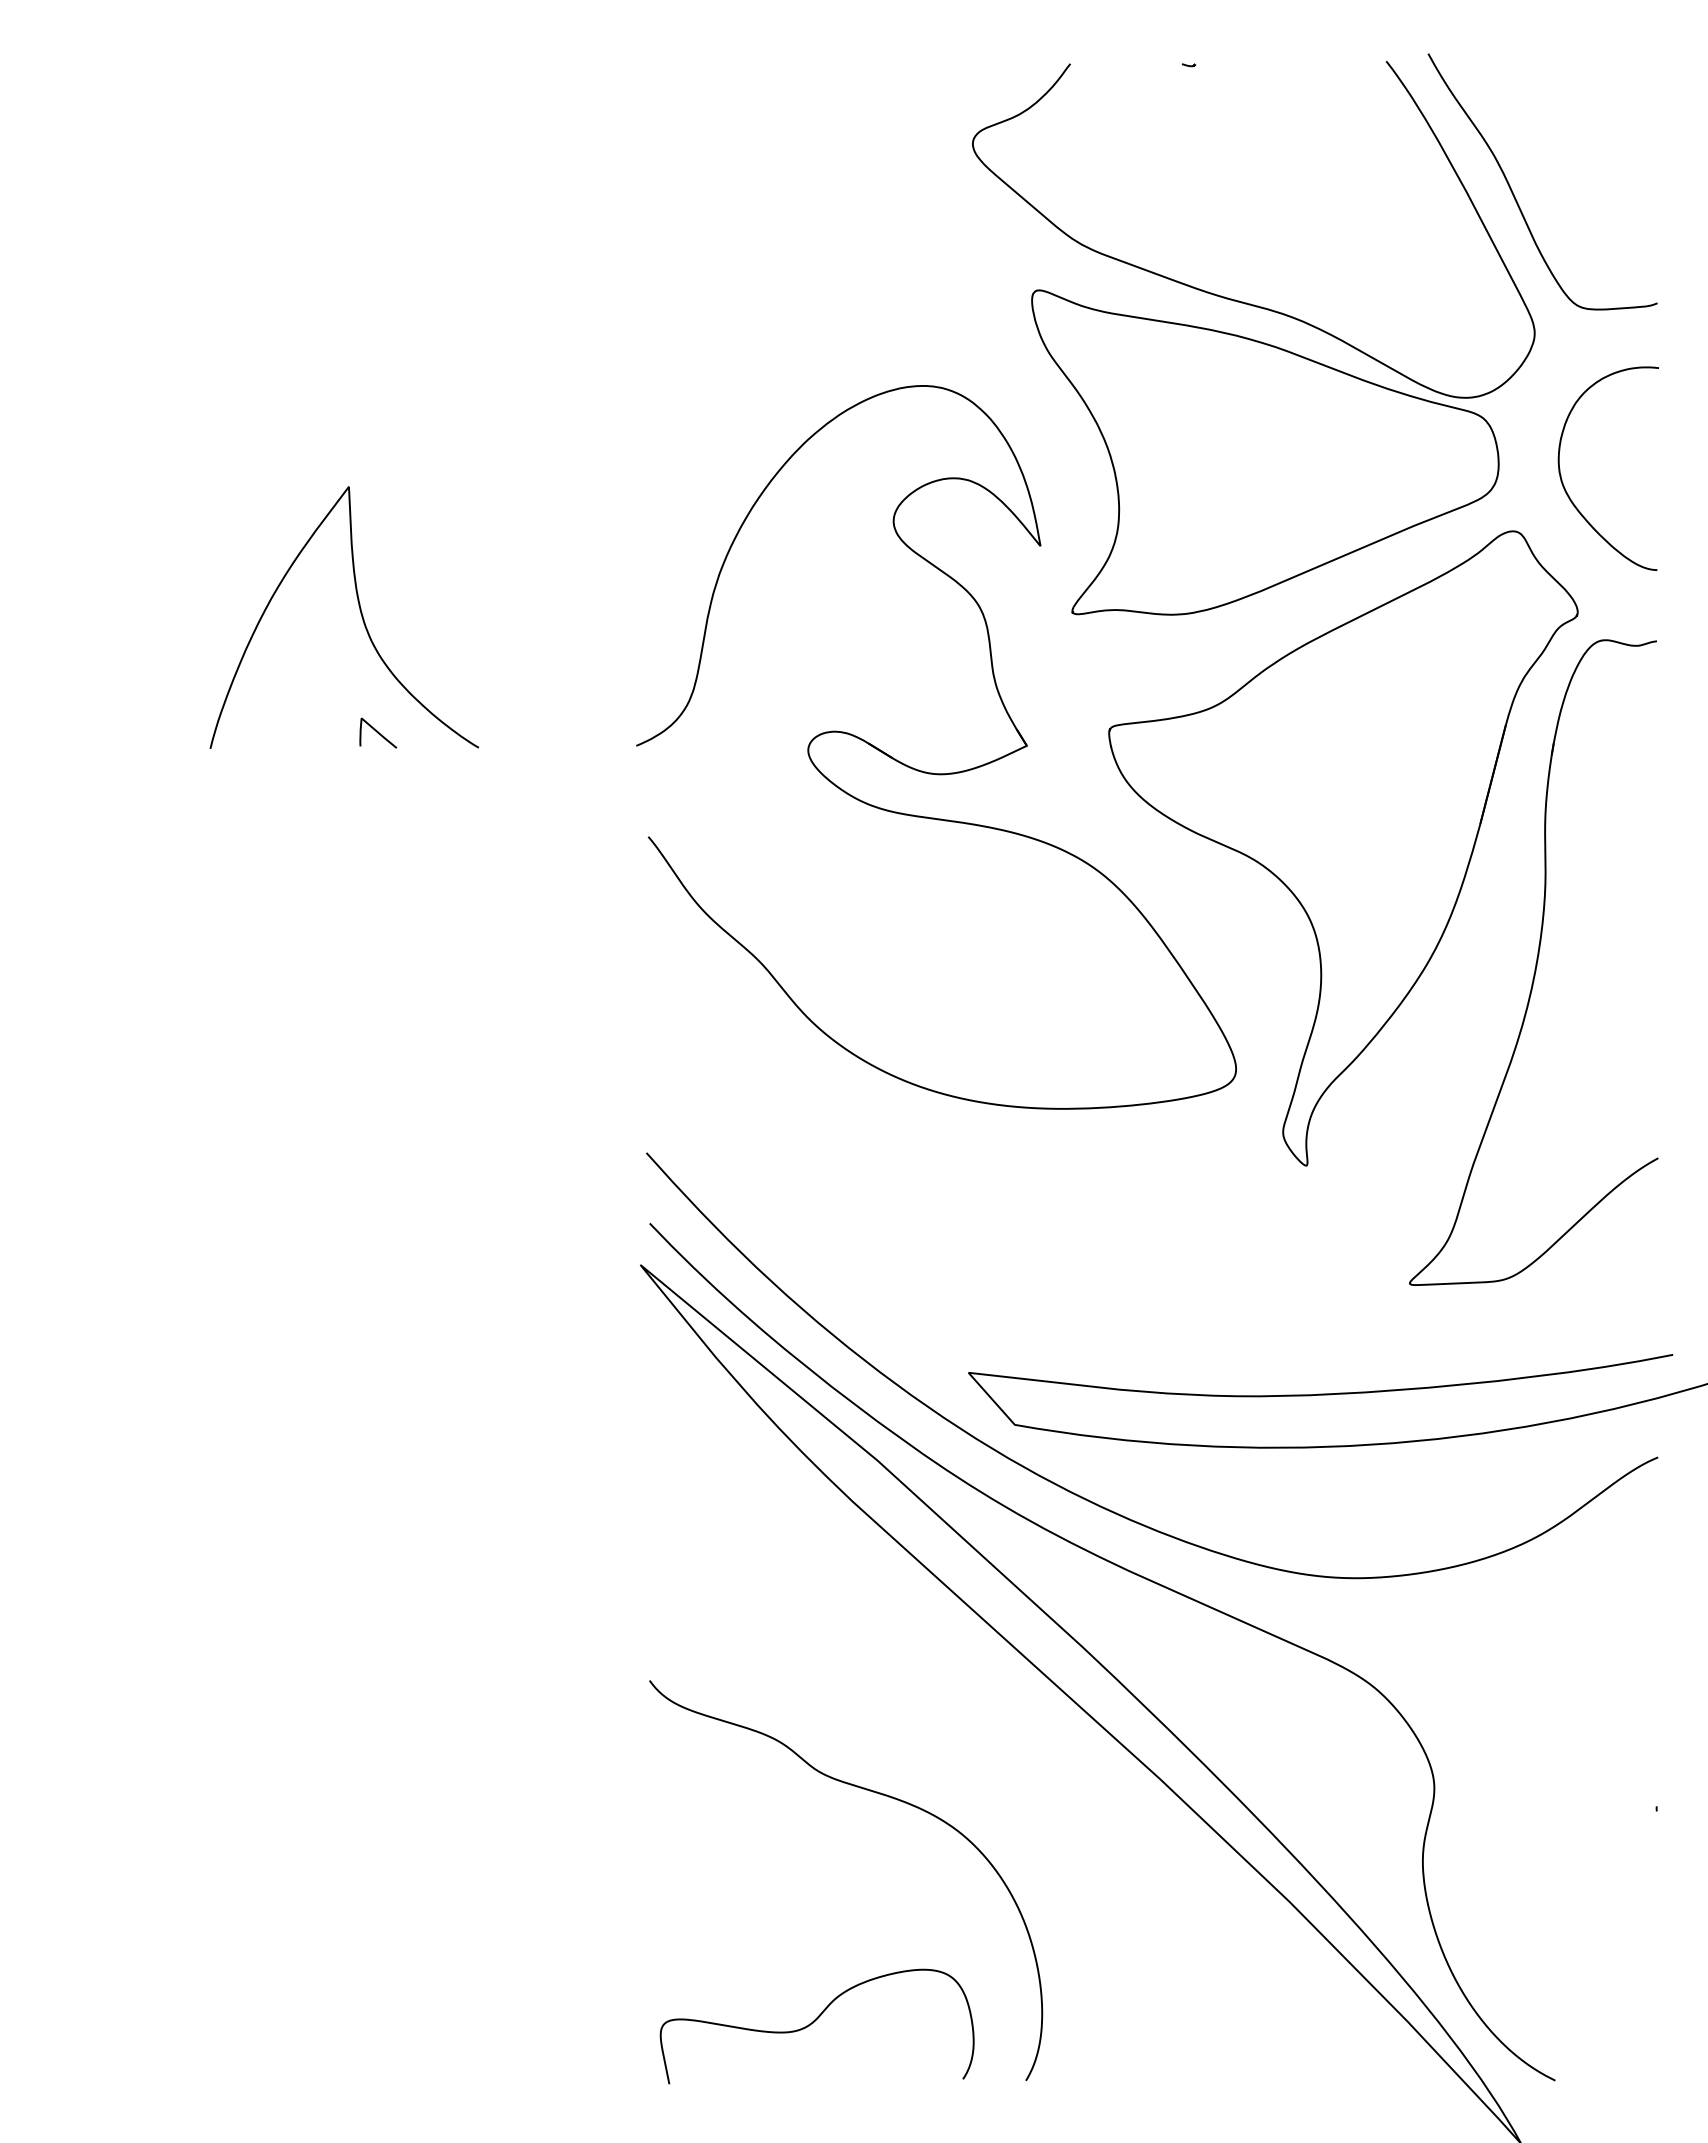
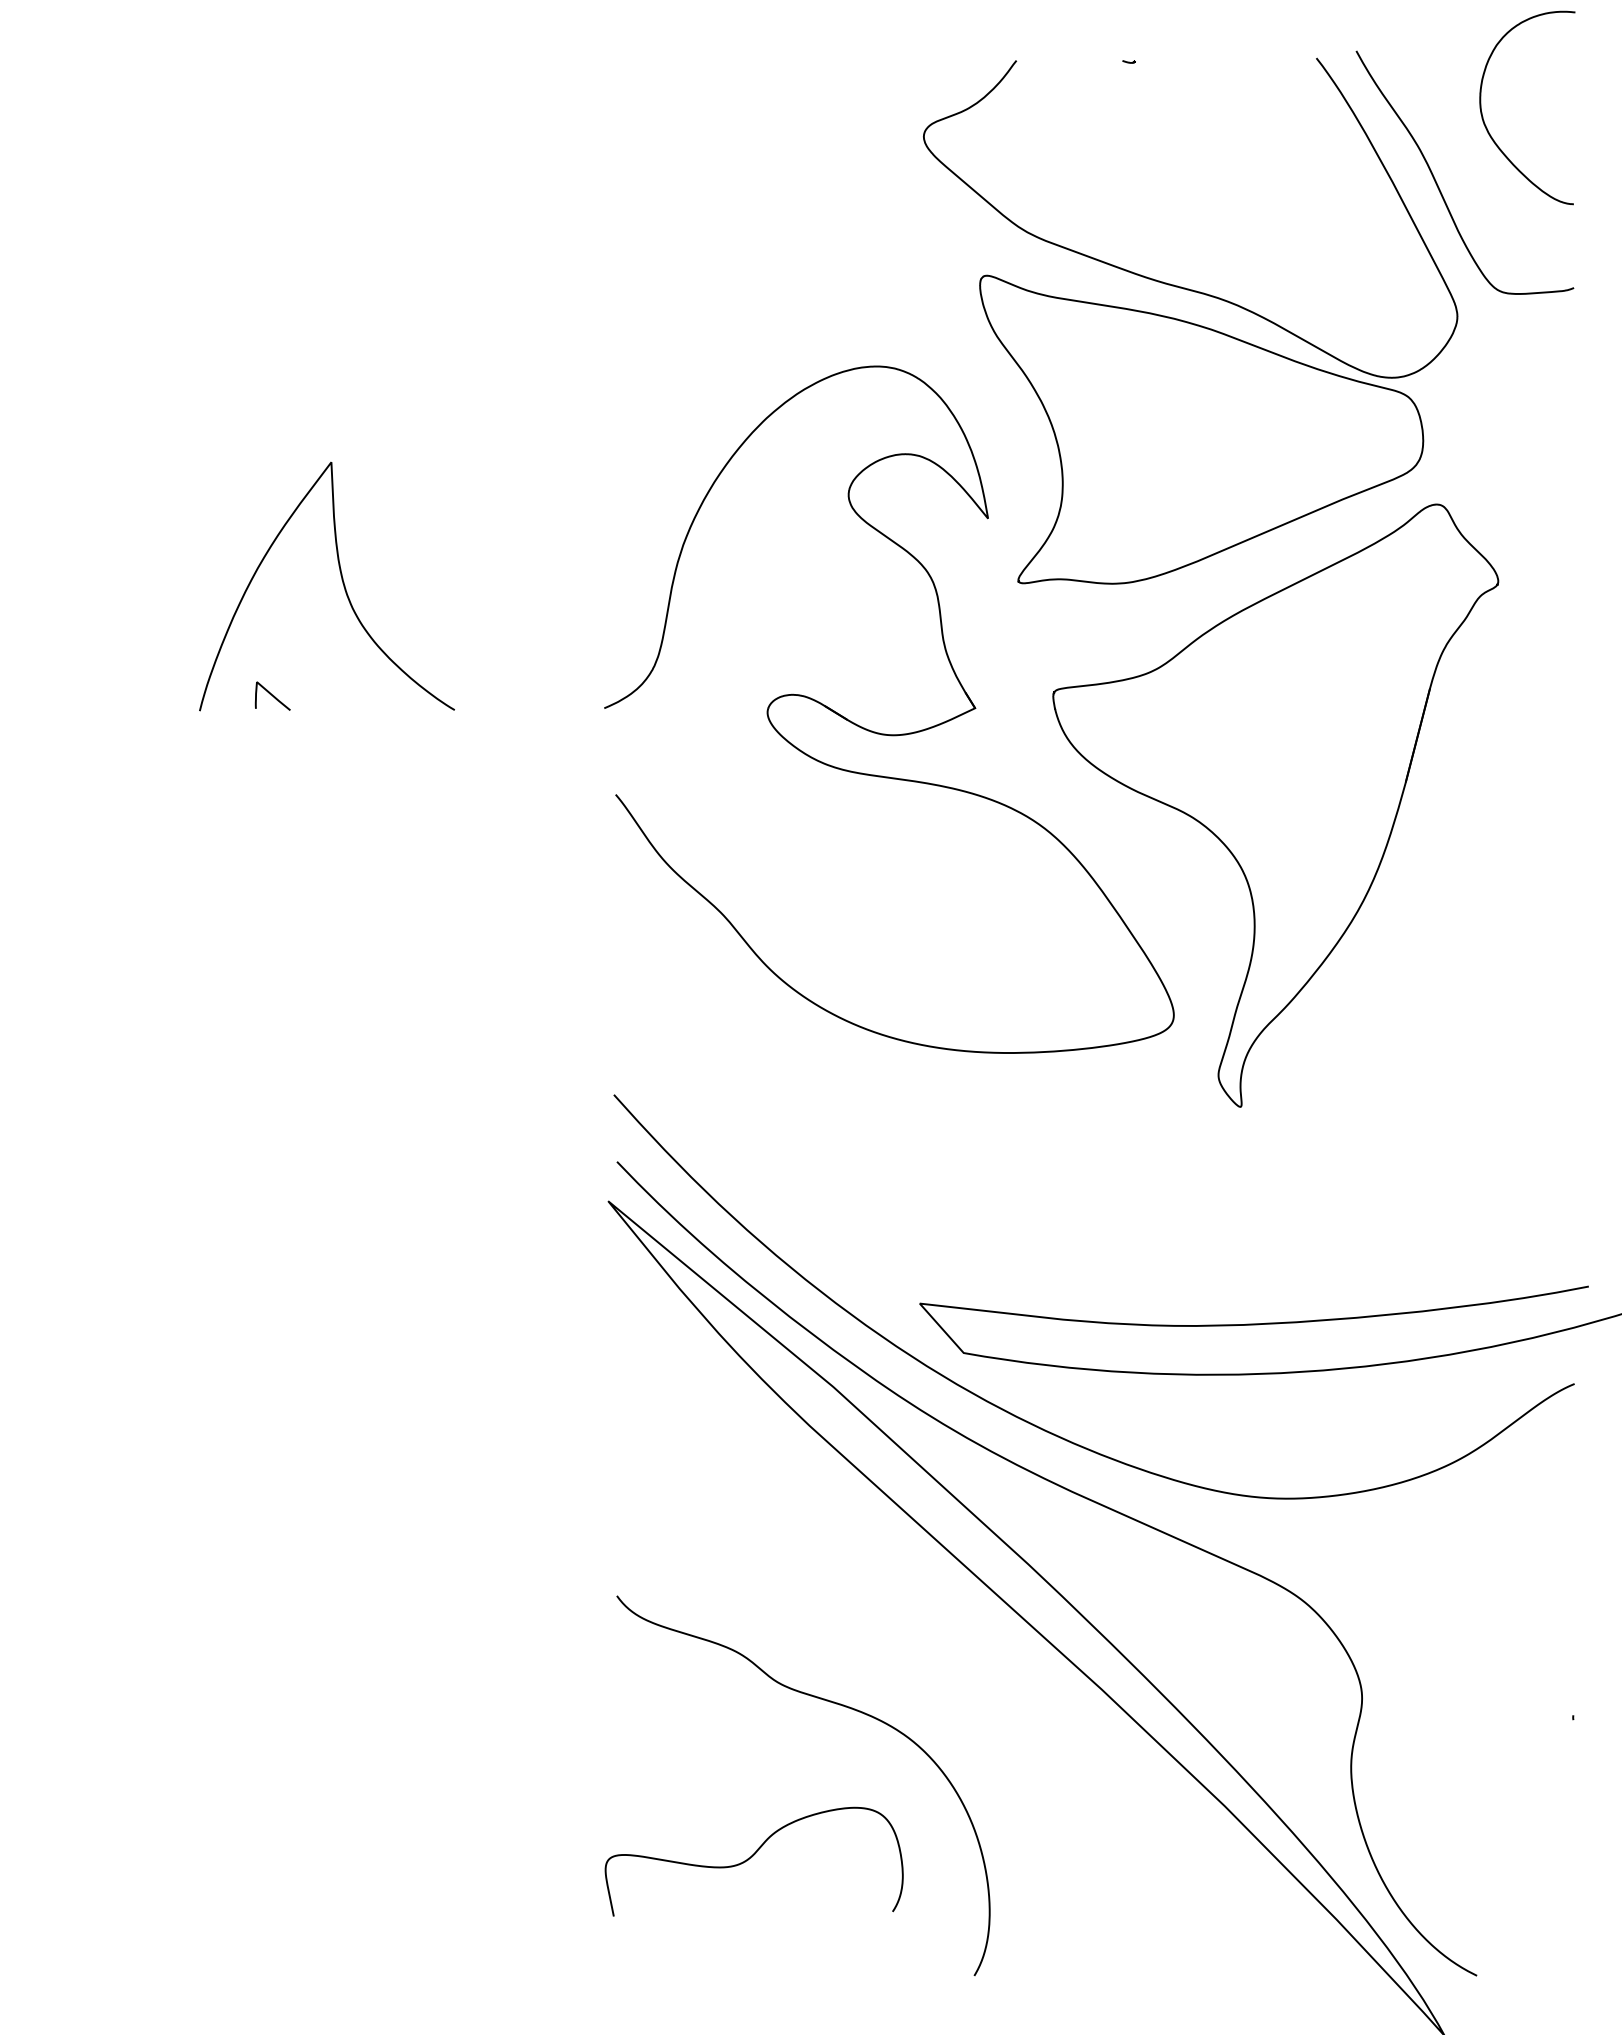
curve: (1563, 482) -> (1484, 121), moved
curve: (378, 732) -> (273, 695), moved
part: (1533, 962) -> (1456, 913), removed
curve: (813, 2023) -> (750, 1858), moved

